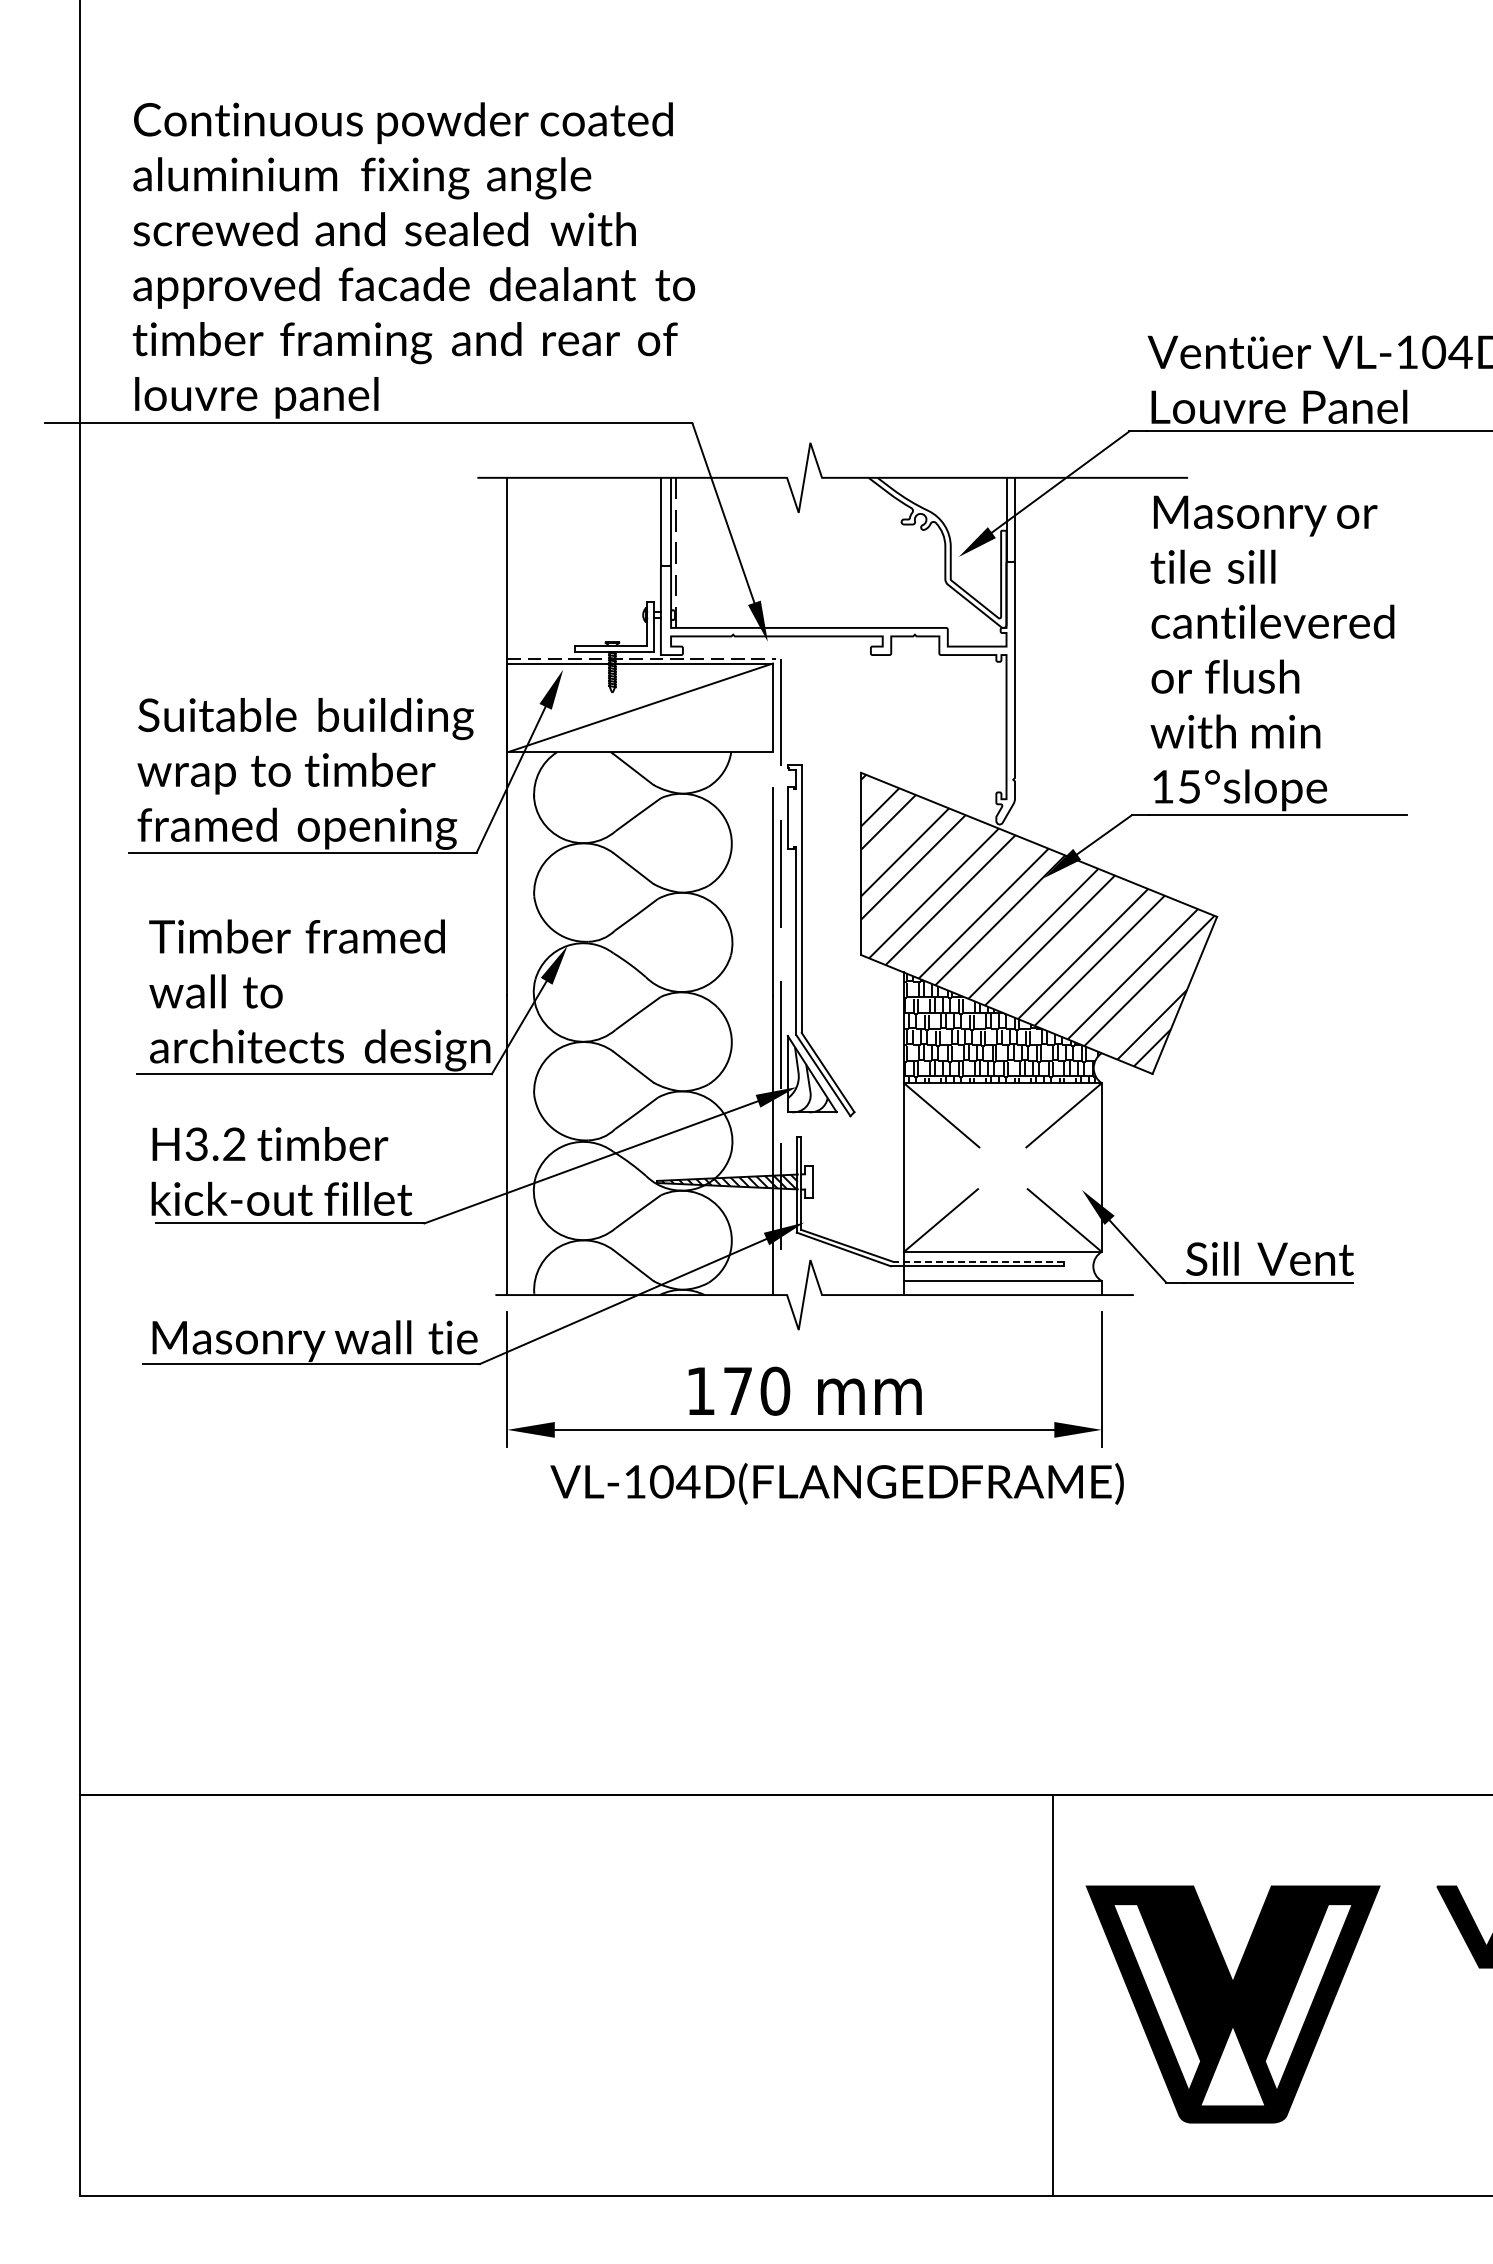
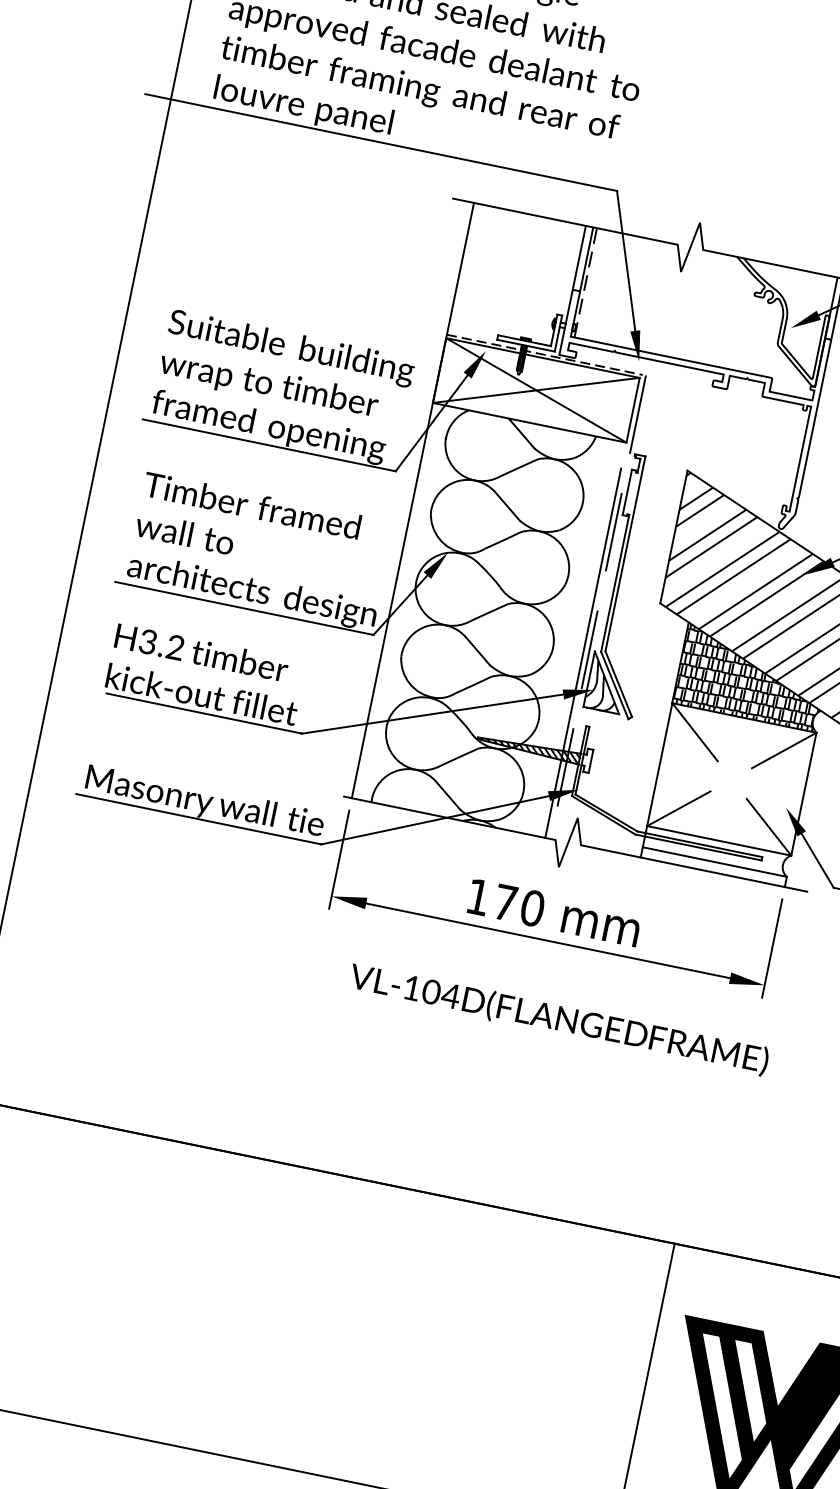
line: (639, 707) -> (535, 389), added
line: (978, 1261) -> (700, 844), dashed -> solid
text: (836, 1483) -> (558, 1019), moved

